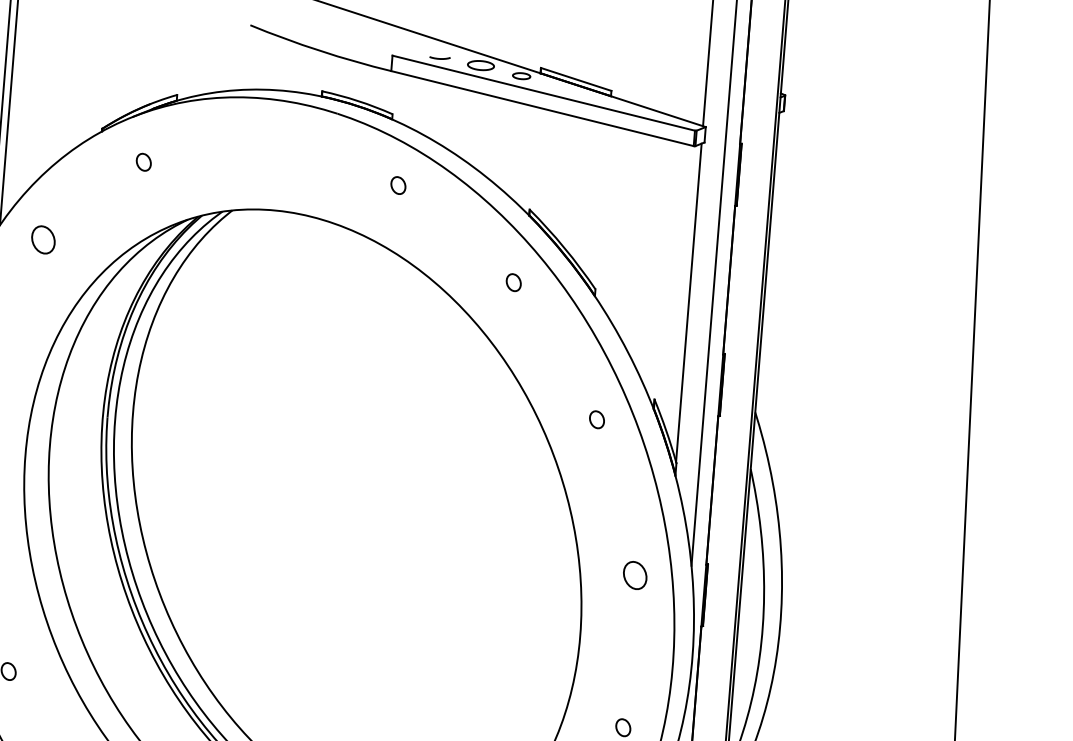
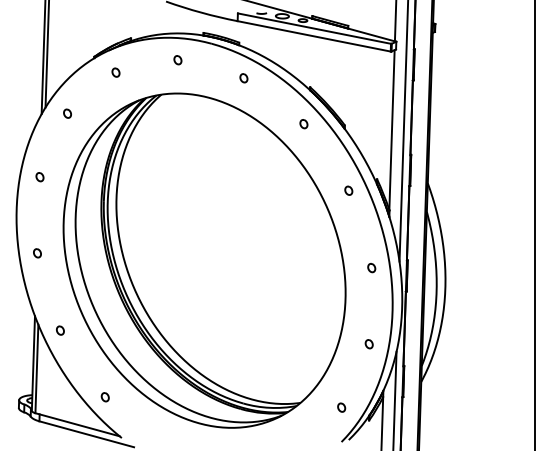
part: (267, 143) -> (177, 60), added
part: (43, 239) -> (67, 113), size x0.62
part: (634, 576) -> (371, 268), size x0.62

